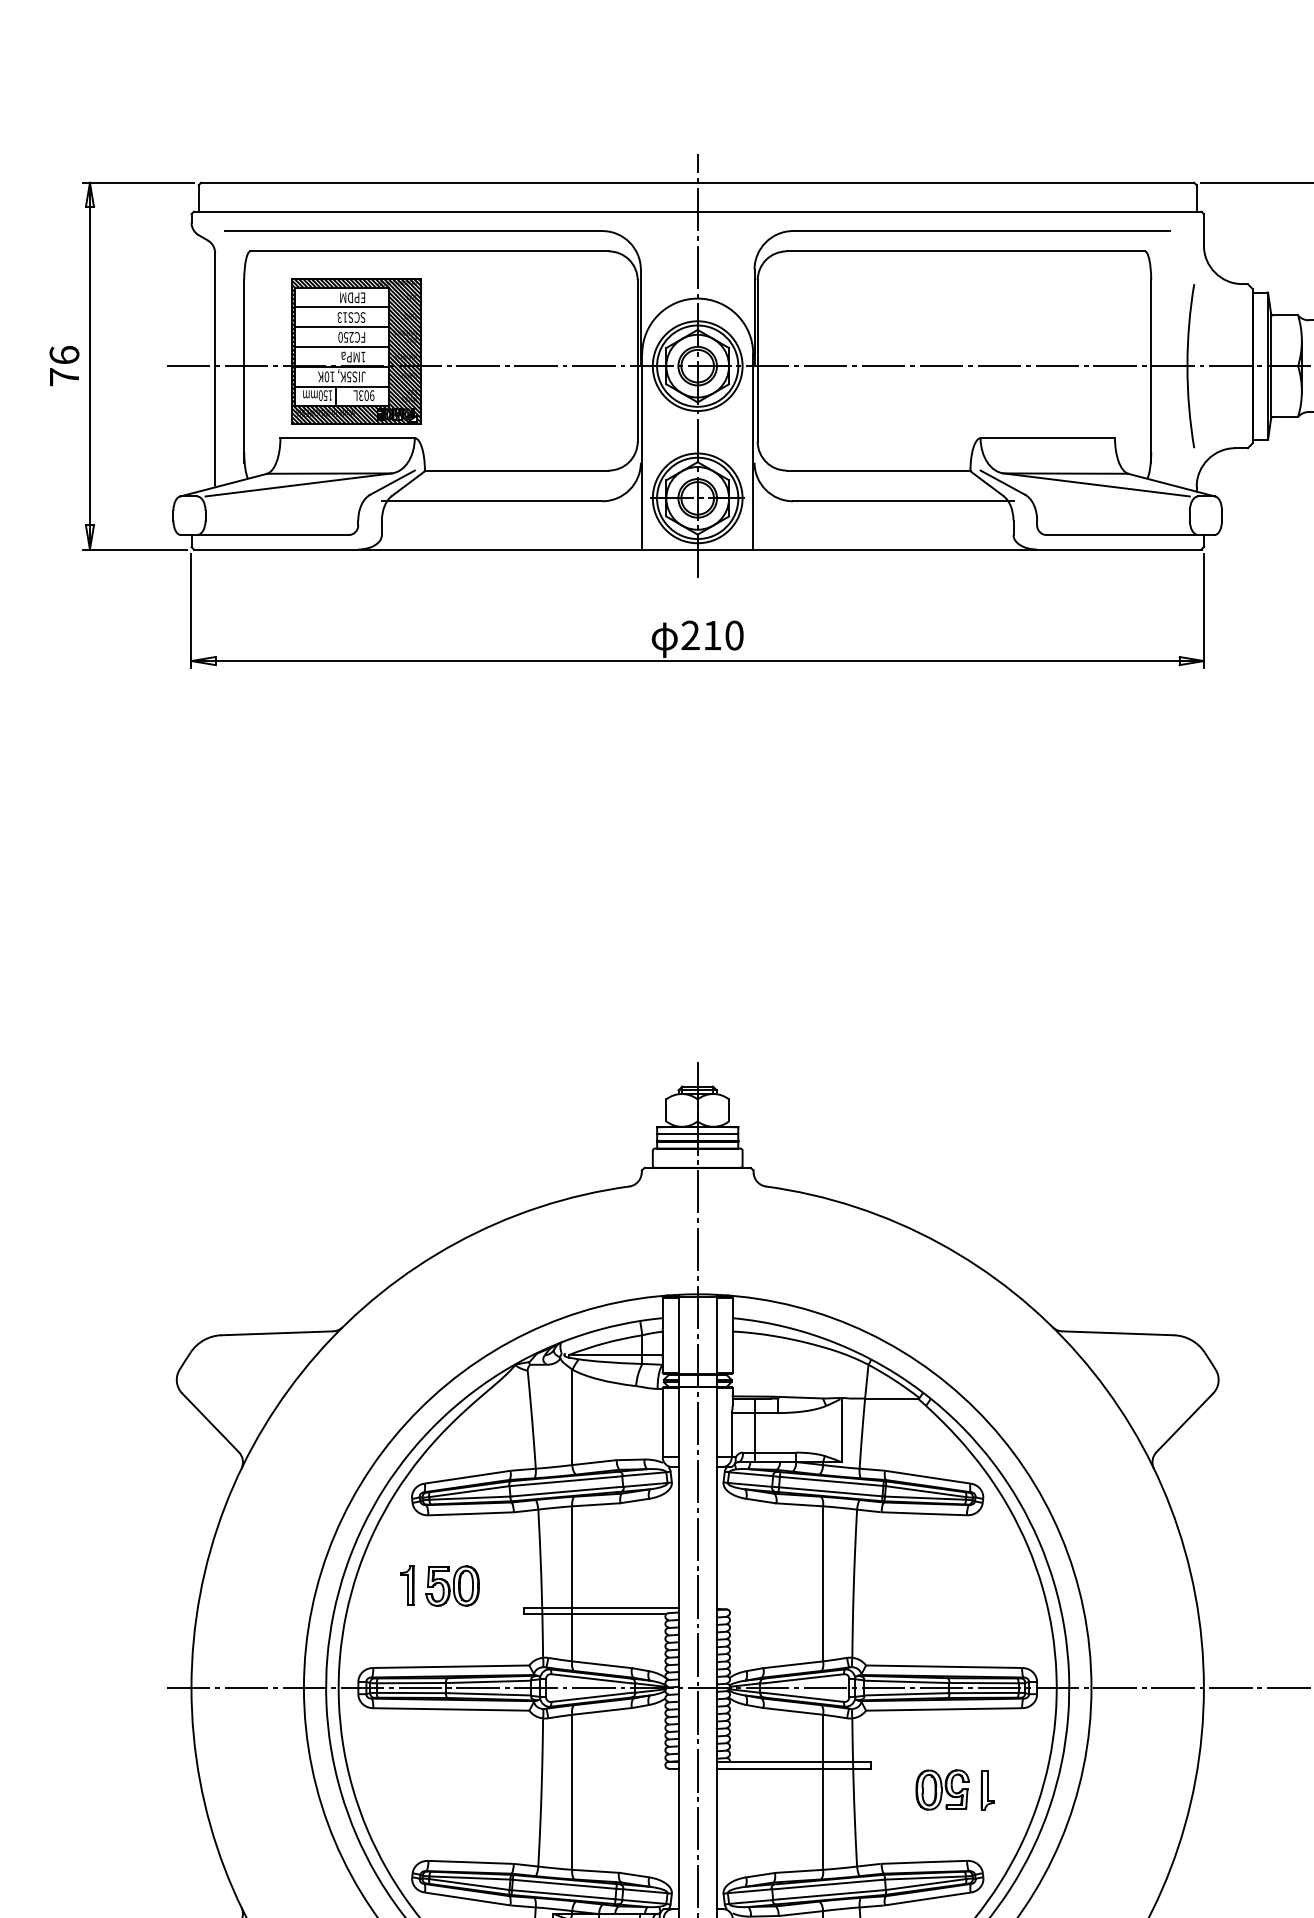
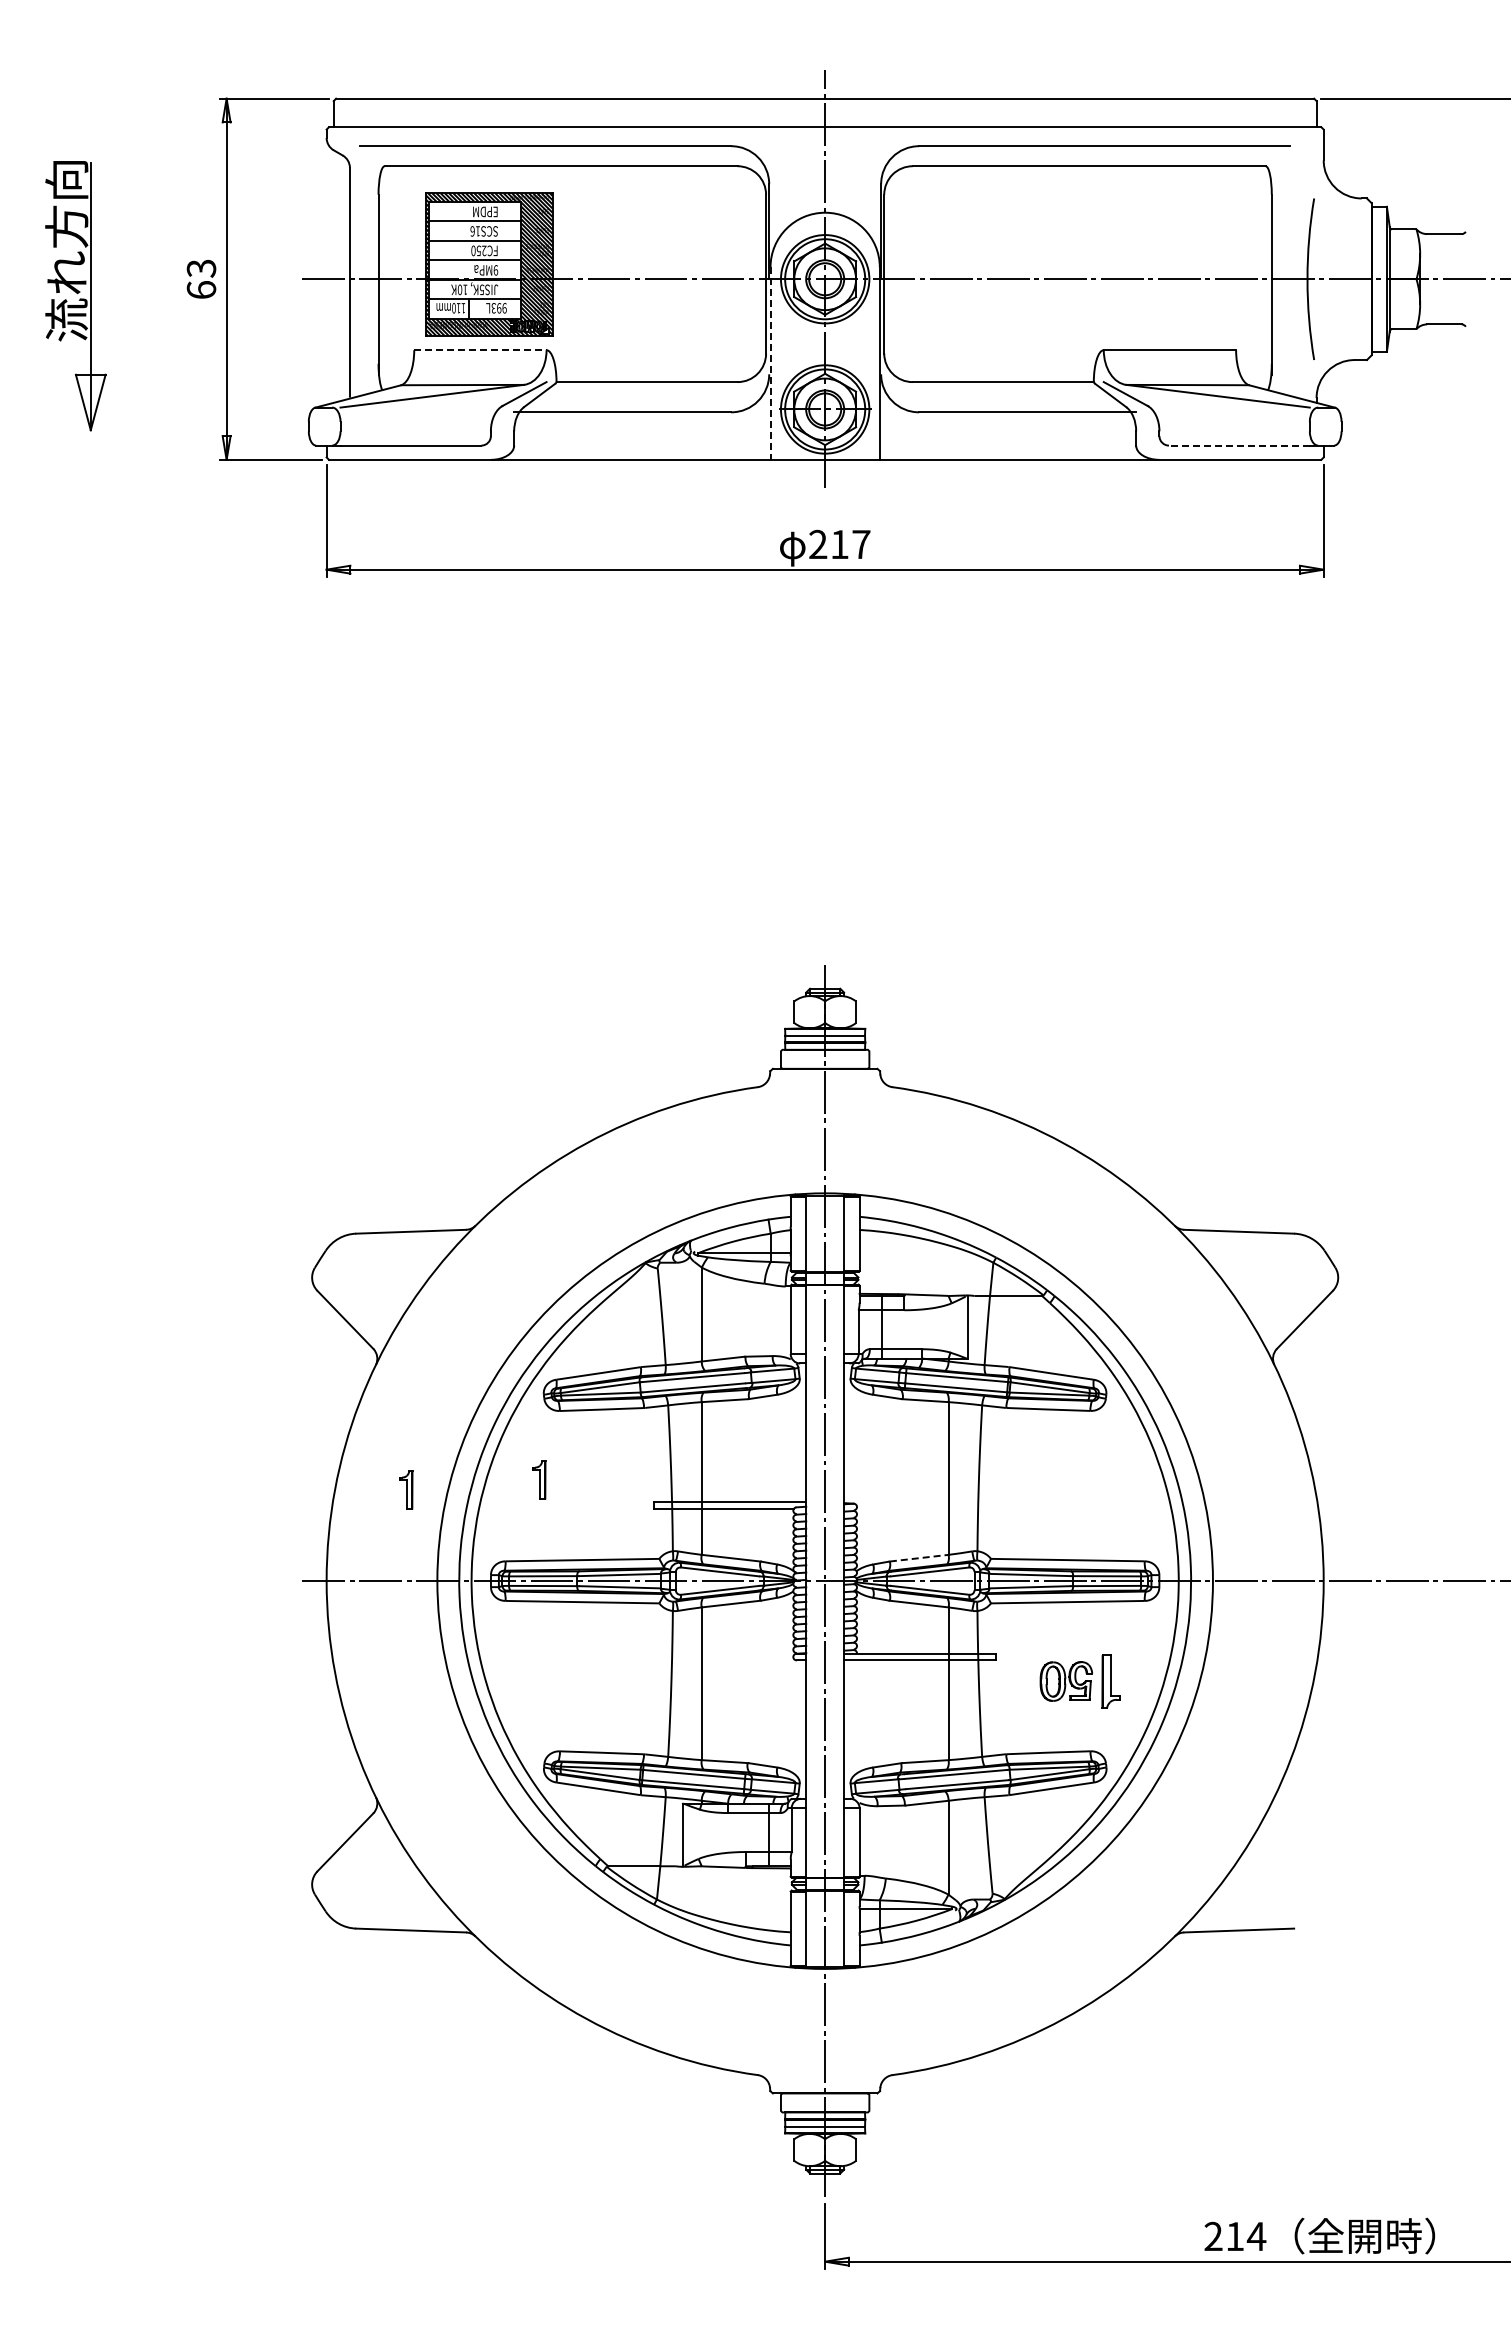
text: (339, 317) -> (472, 231), SCS13 -> SCS16
text: (362, 357) -> (495, 270), 1MPa -> 9MPa
text: (64, 365) -> (201, 278), 76 -> 63
text: (325, 395) -> (458, 308), 150mm -> 110mm
text: (367, 395) -> (499, 308), 903L -> 993L
line: (347, 438) -> (480, 350), solid -> dashed
line: (642, 452) -> (770, 364), solid -> dashed
line: (1117, 534) -> (1238, 445), solid -> dashed
text: (734, 635) -> (861, 544), 210 -> 217
part: (452, 1585) -> (583, 1480), removed
part: (272, 1595) -> (406, 1489), added
line: (793, 1665) -> (919, 1558), solid -> dashed
part: (987, 1789) -> (1110, 1681), size x1.4

